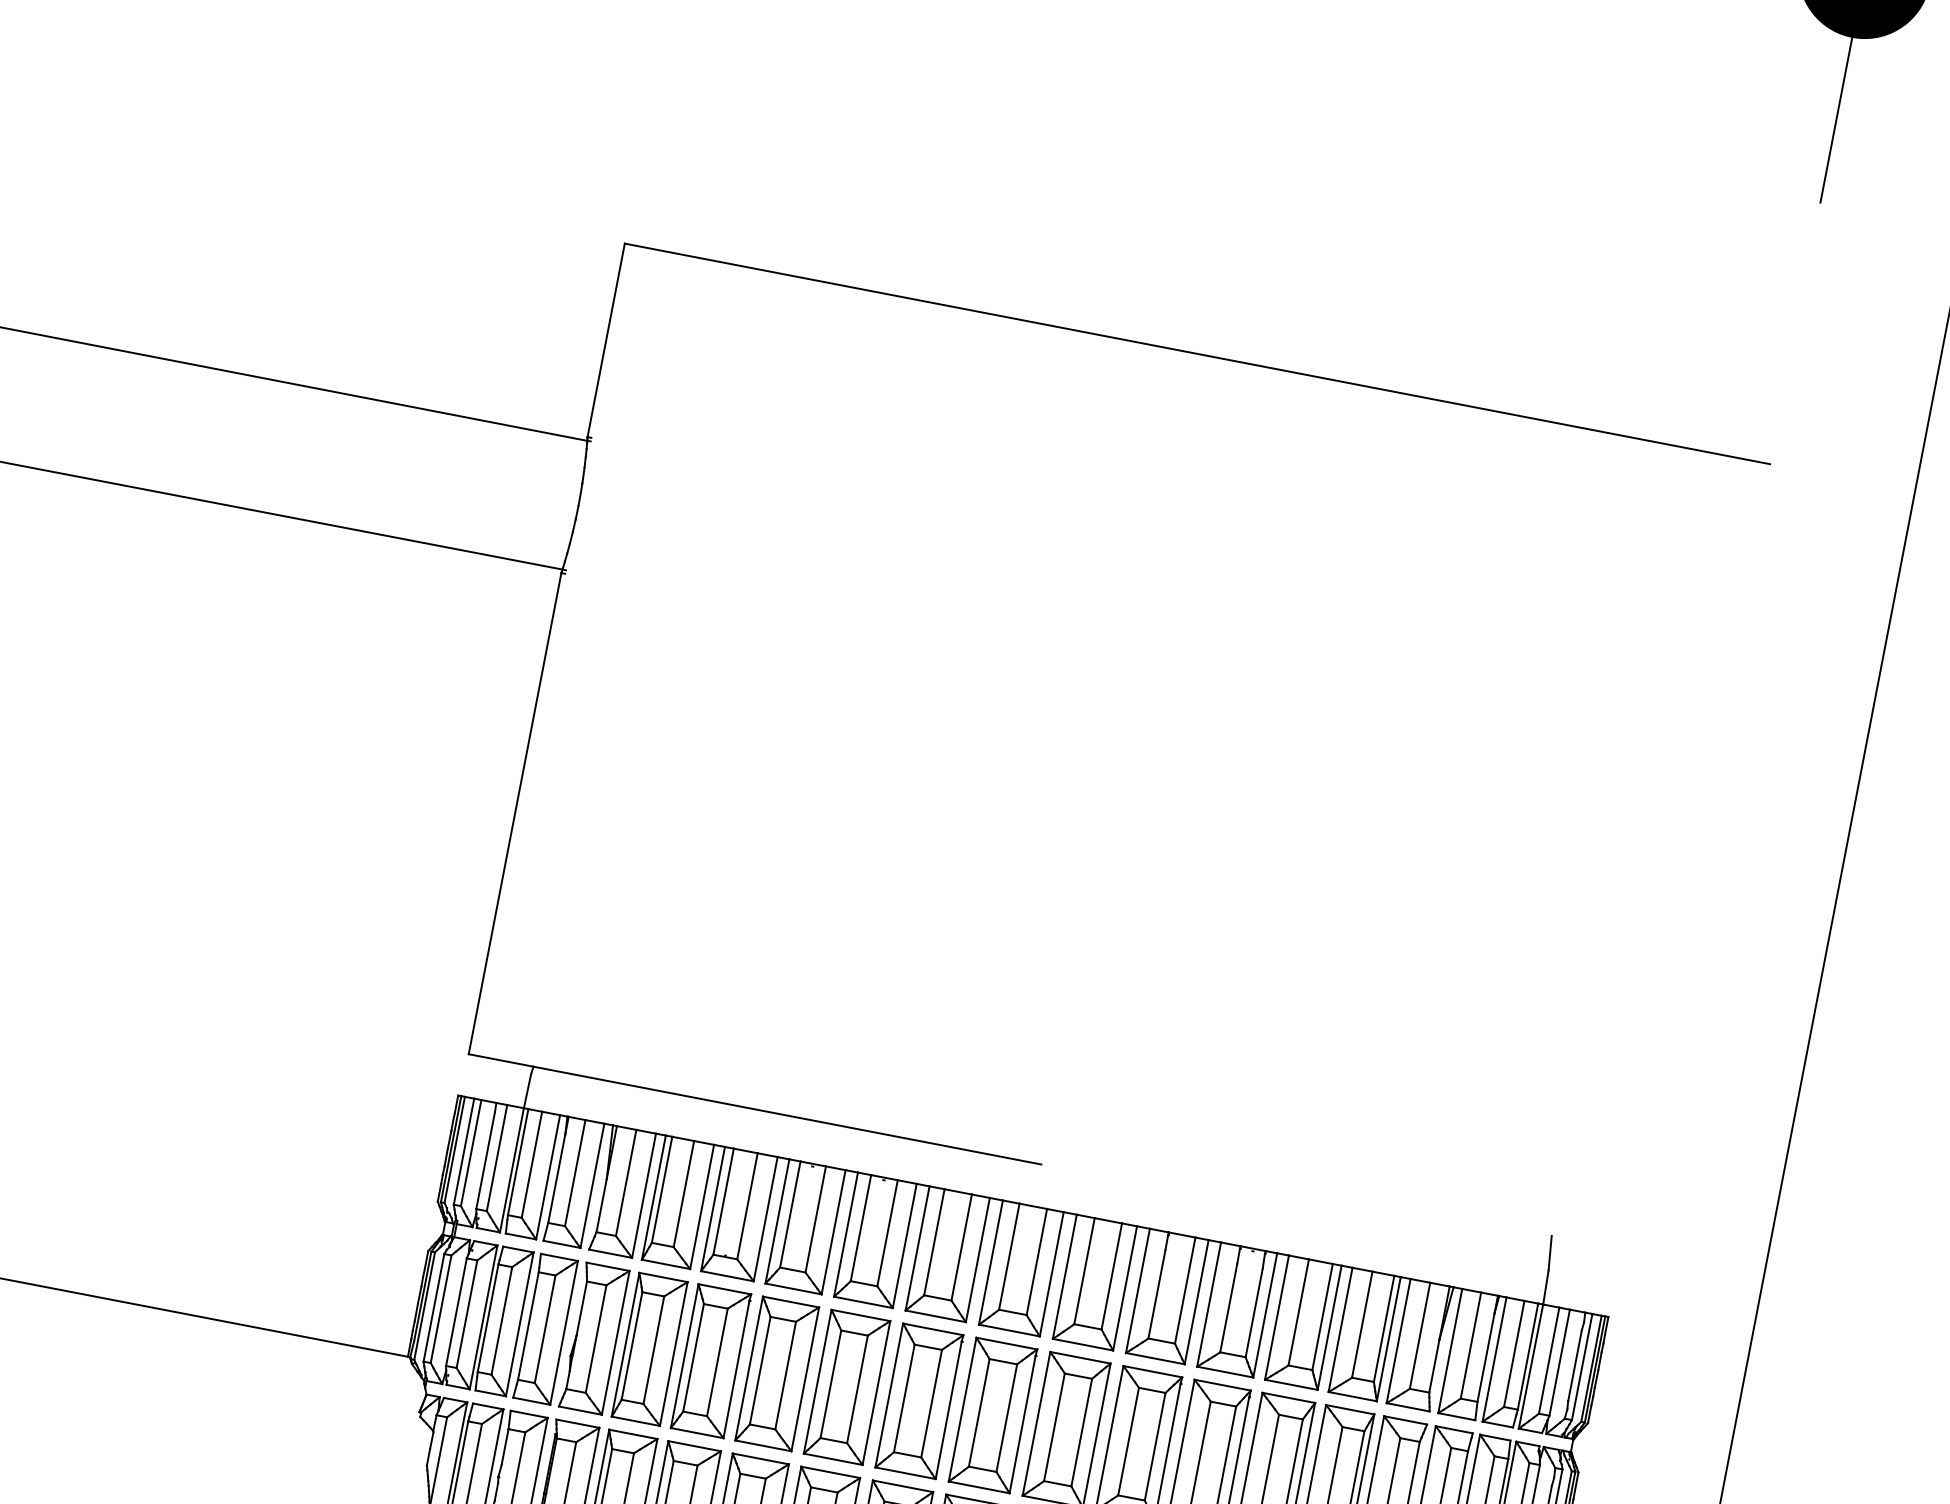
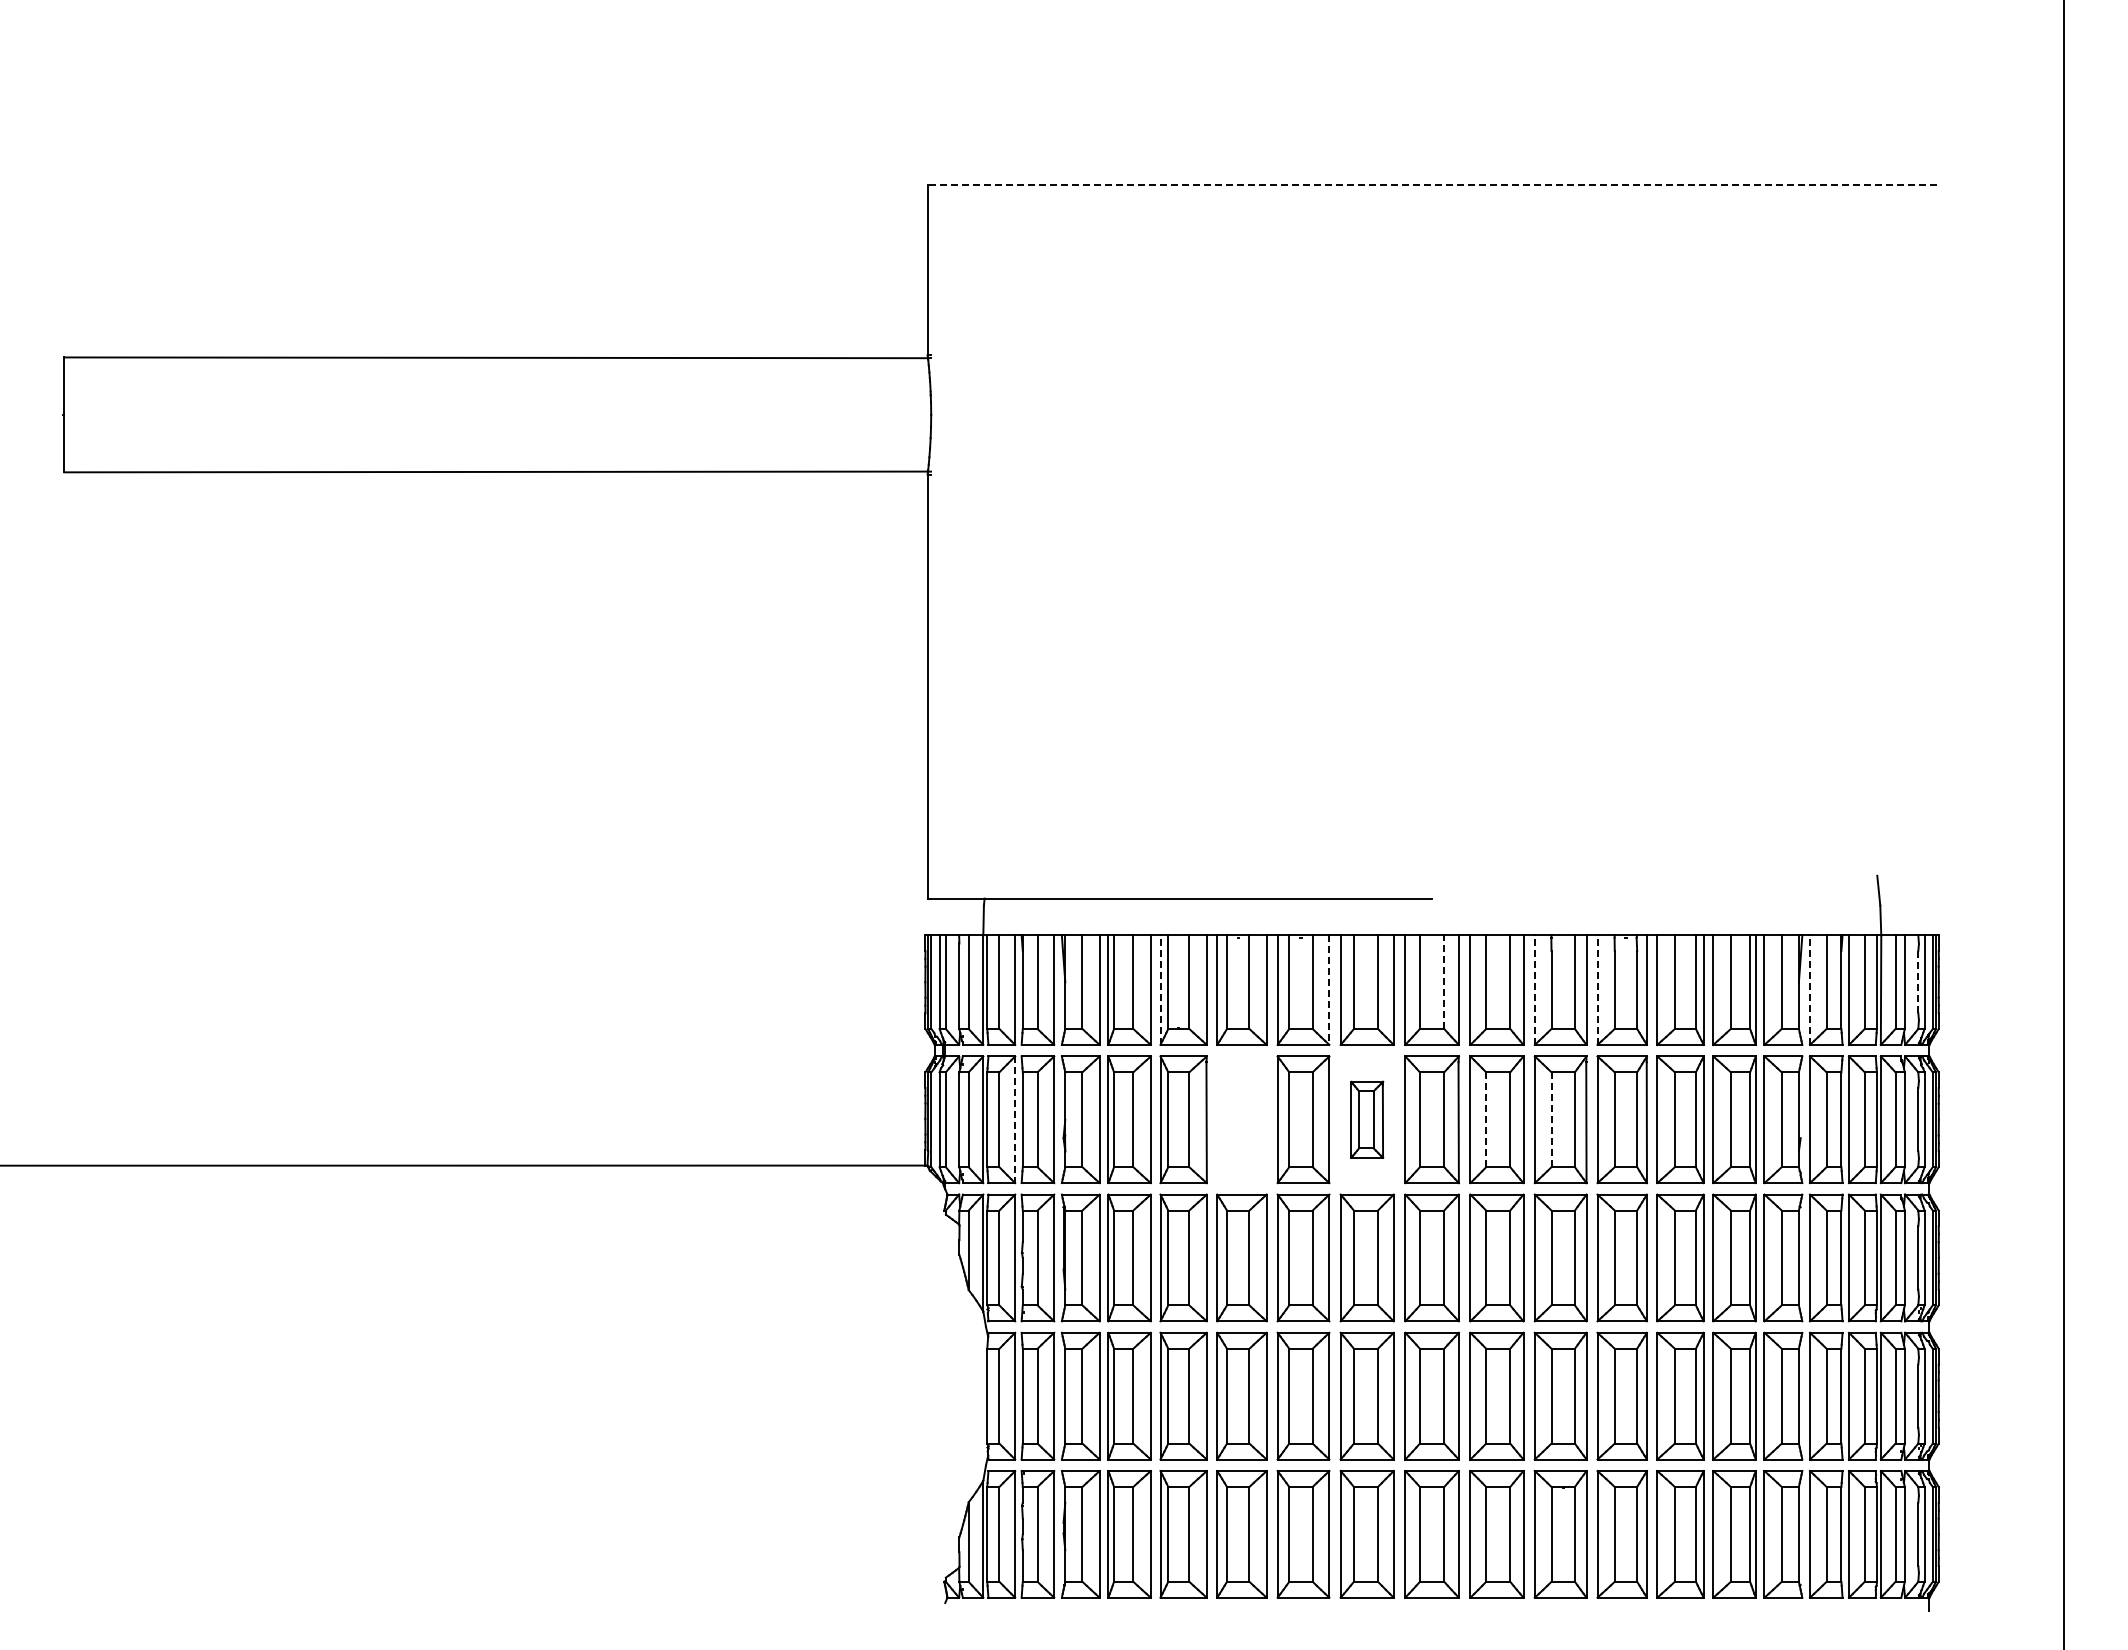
line: (1196, 353) -> (1431, 184), solid -> dashed
line: (712, 1209) -> (1160, 990), solid -> dashed
line: (904, 1246) -> (1329, 990), solid -> dashed
line: (1037, 1262) -> (1444, 982), solid -> dashed
line: (1137, 1291) -> (1534, 990), solid -> dashed
line: (1209, 1304) -> (1597, 990), solid -> dashed
line: (519, 1325) -> (1015, 1120), solid -> dashed
line: (1449, 1351) -> (1809, 990), solid -> dashed
line: (1575, 1364) -> (1918, 981), solid -> dashed
part: (776, 1373) -> (1241, 1119), removed
part: (918, 1400) -> (1366, 1119), size x0.6
line: (1054, 1427) -> (1486, 1119), solid -> dashed
line: (1128, 1441) -> (1551, 1119), solid -> dashed

